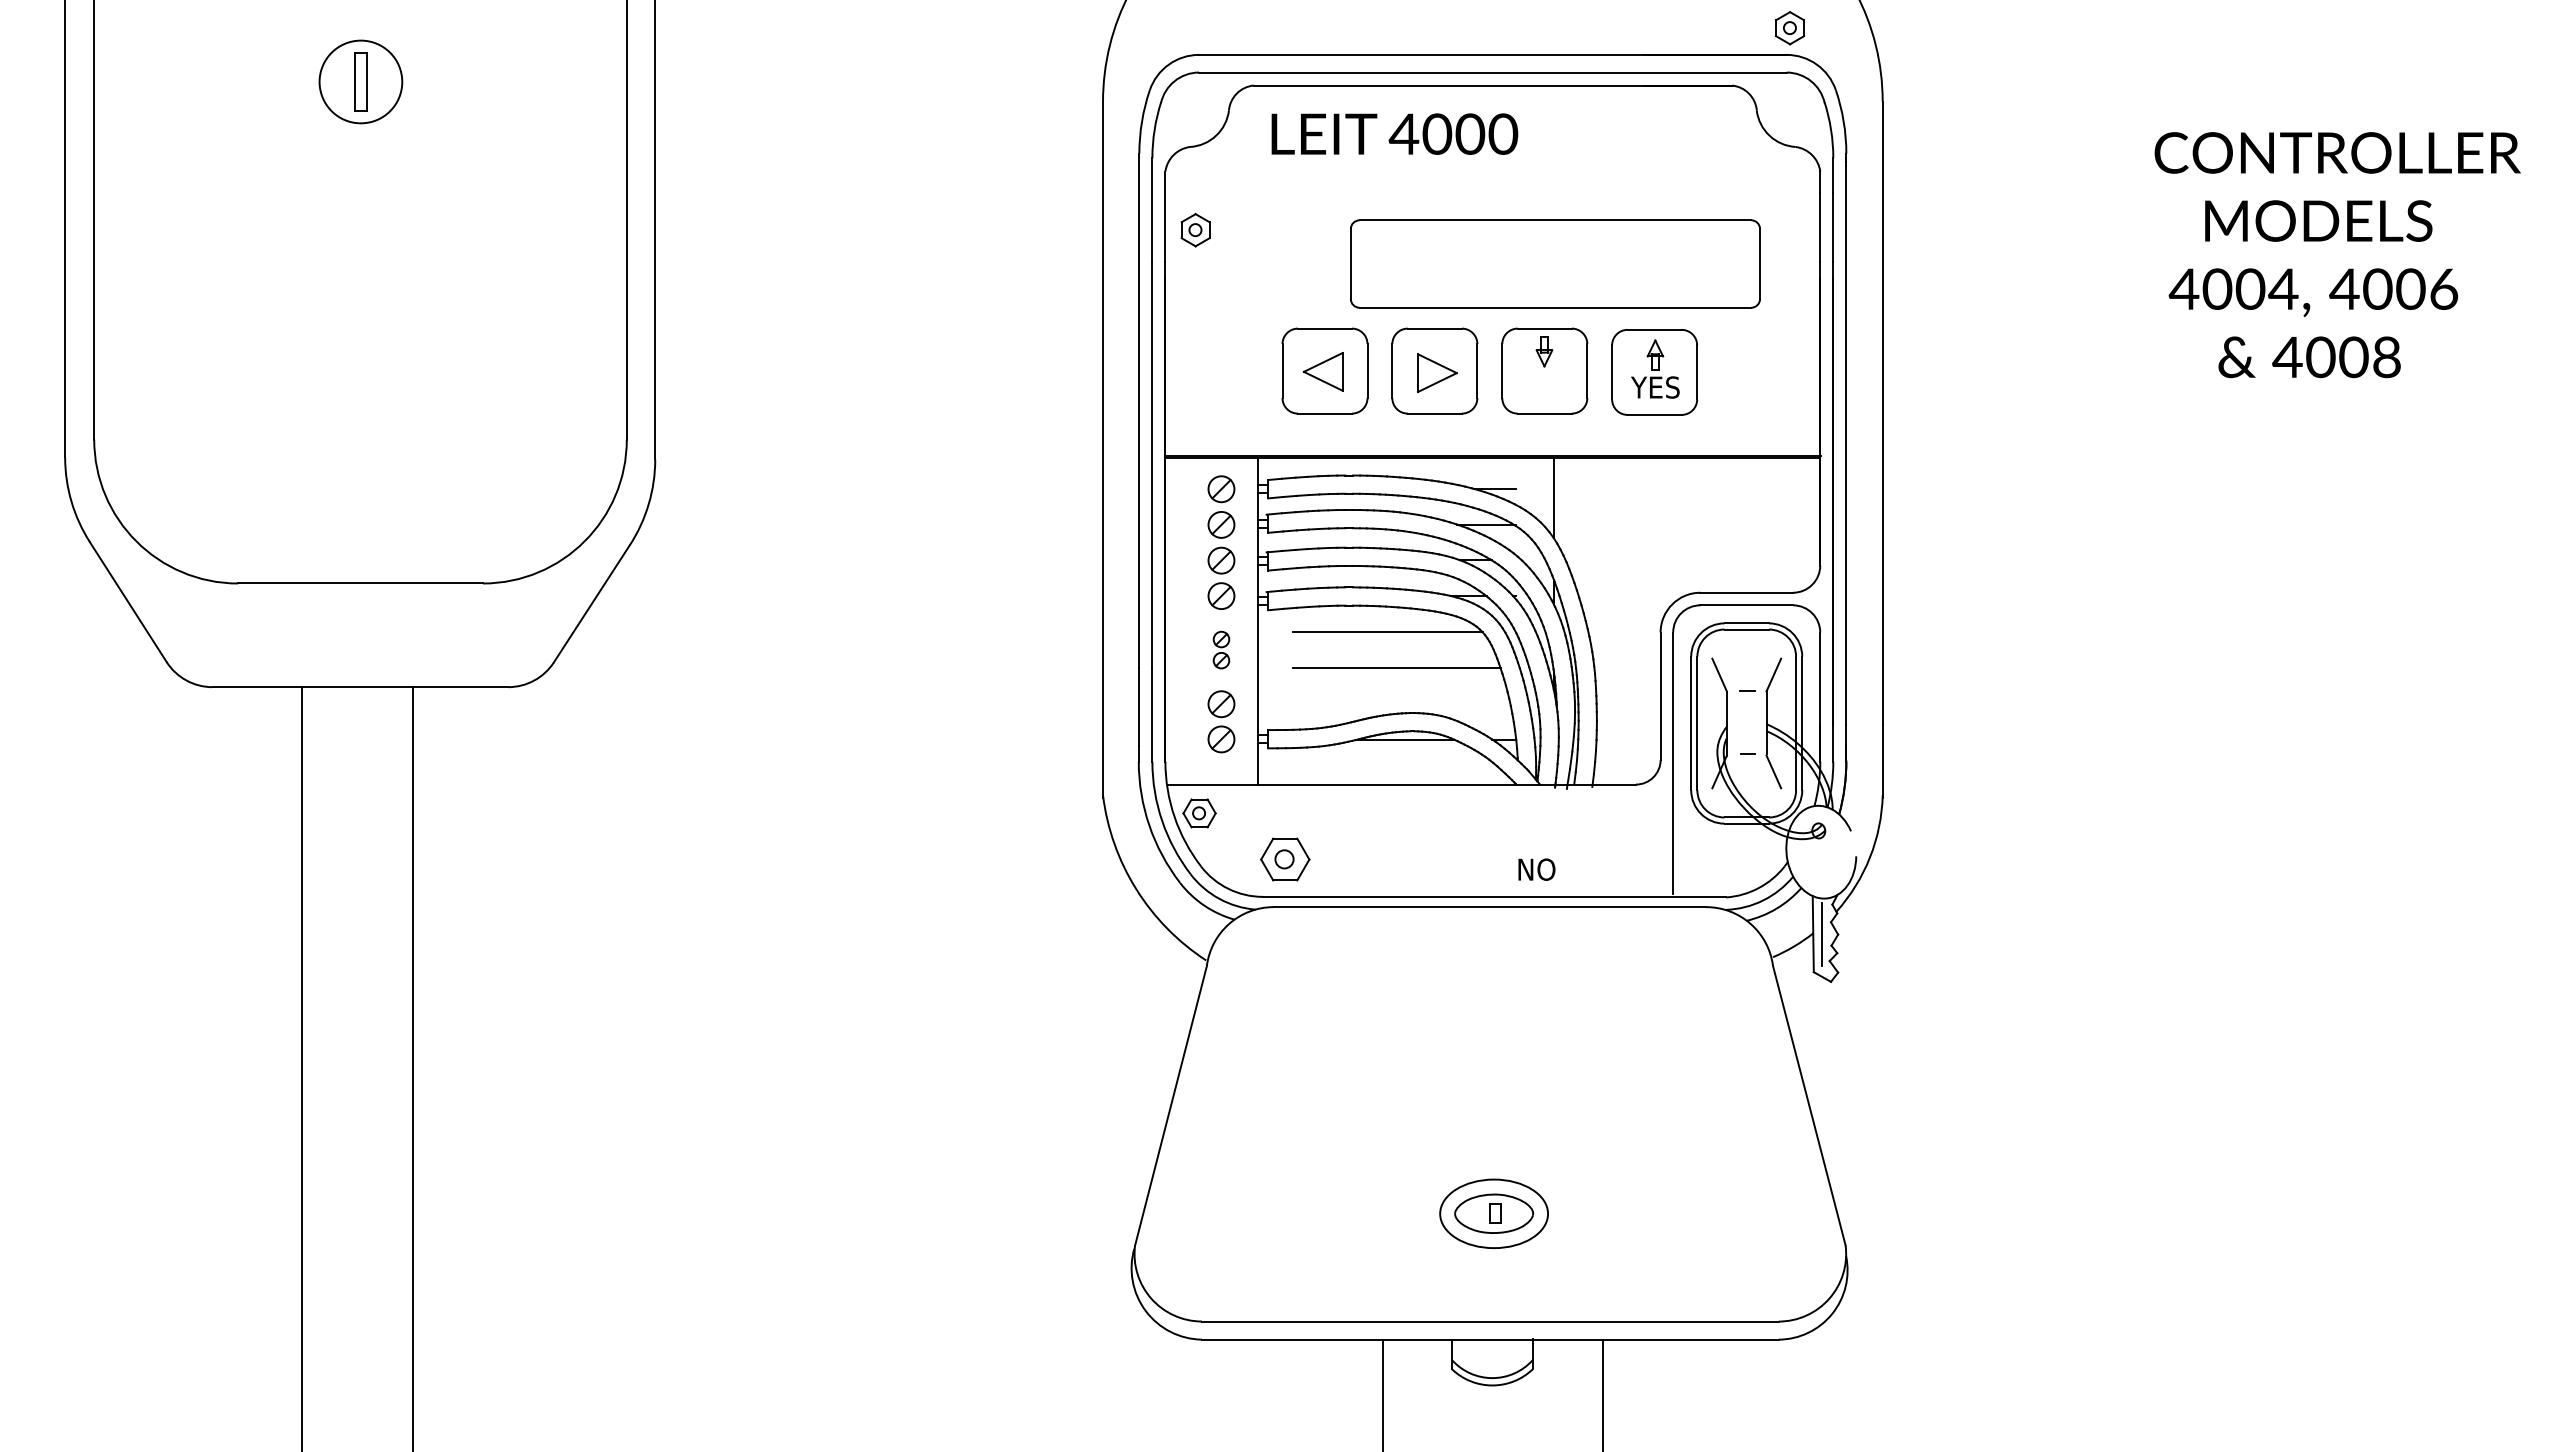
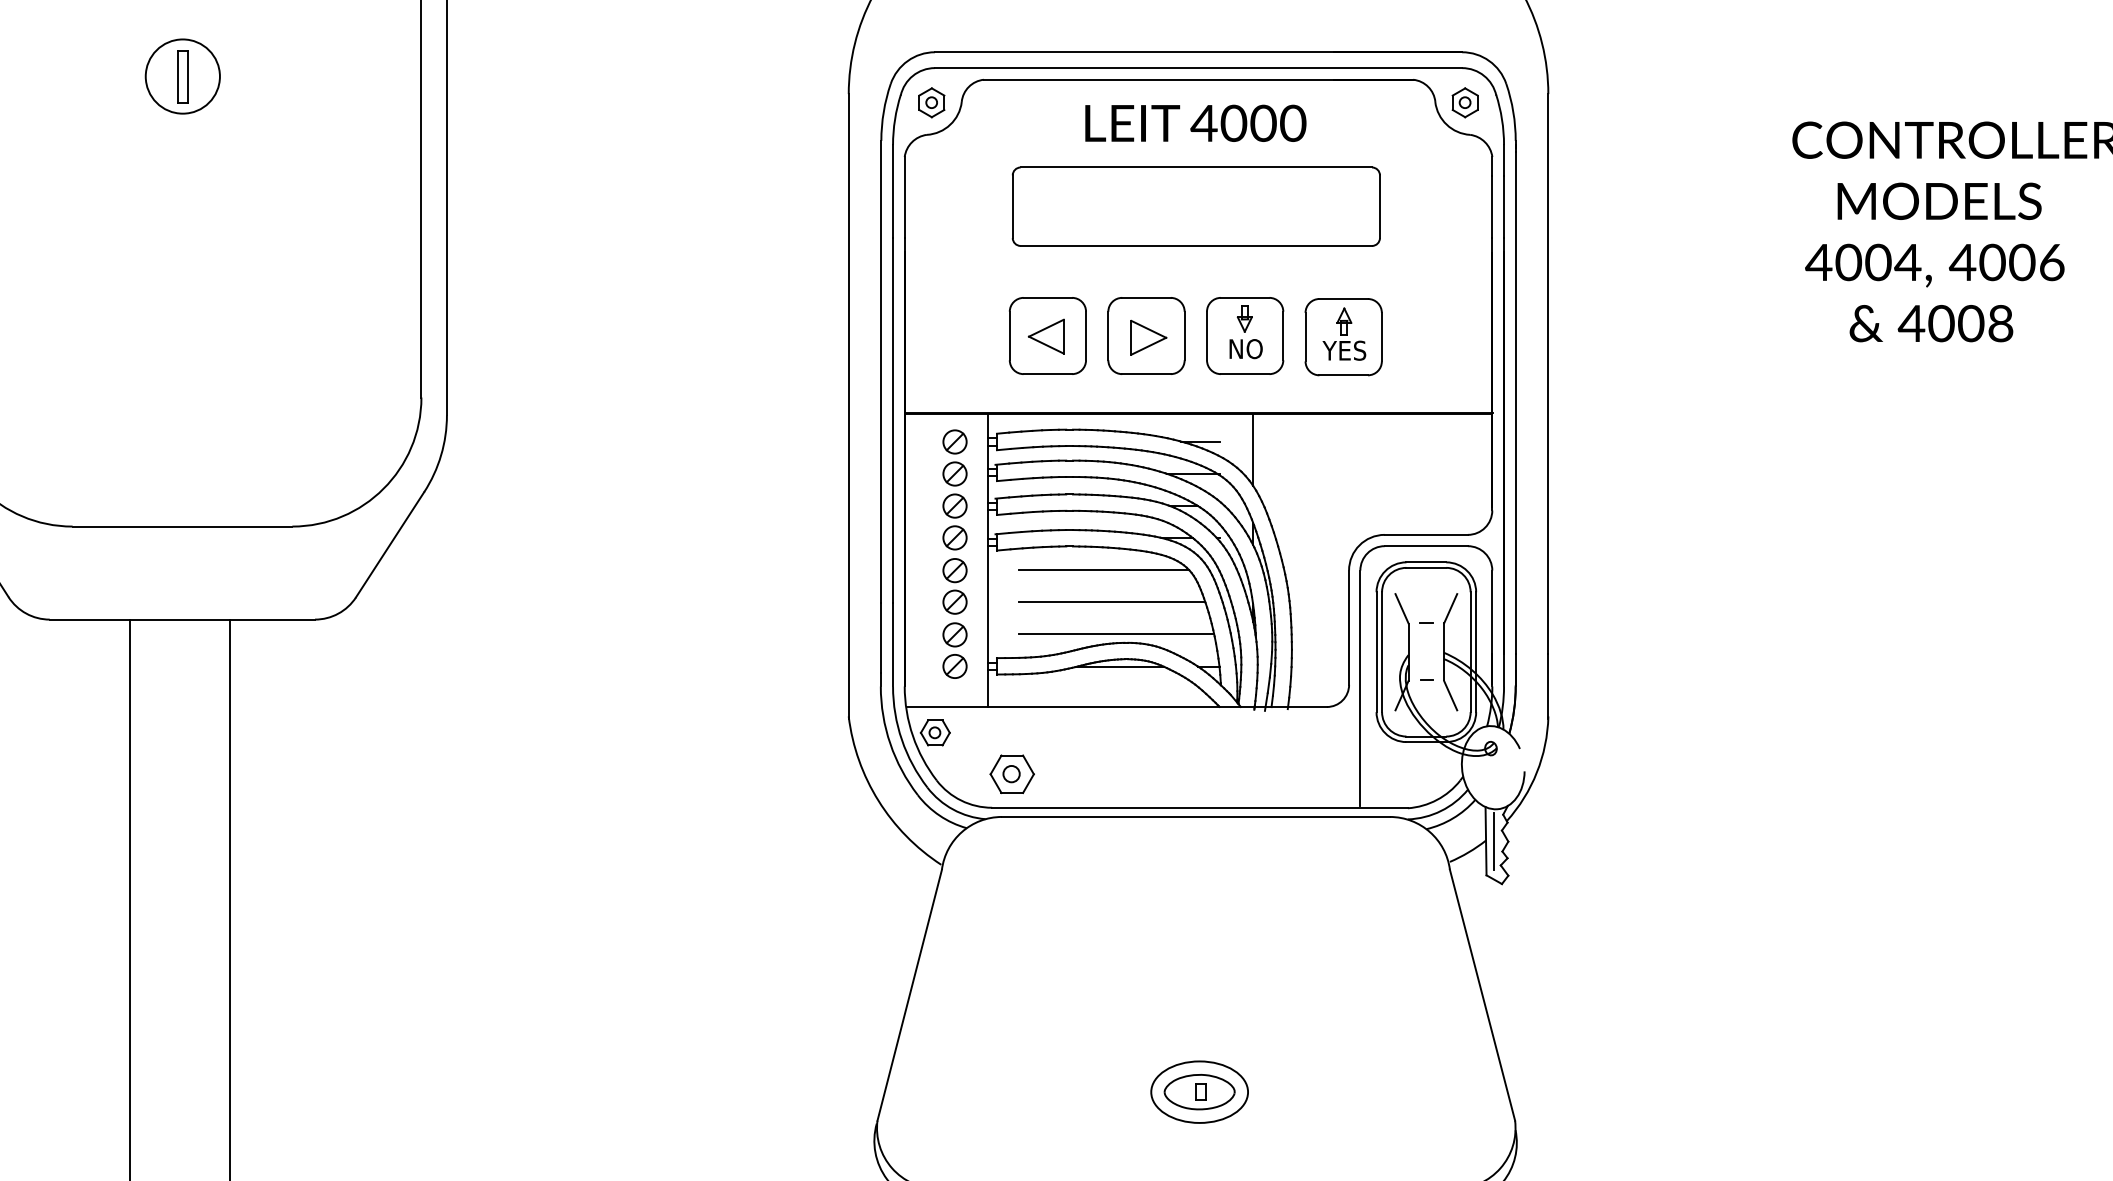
part: (1790, 28) -> (1465, 103), moved
text: (1394, 133) -> (1195, 122), moved
part: (1195, 230) -> (931, 103), moved
part: (1555, 263) -> (1196, 206), moved
part: (1221, 649) -> (955, 585), size x1.67
line: (1401, 703) -> (1116, 634), added
text: (1536, 869) -> (1245, 348), moved

